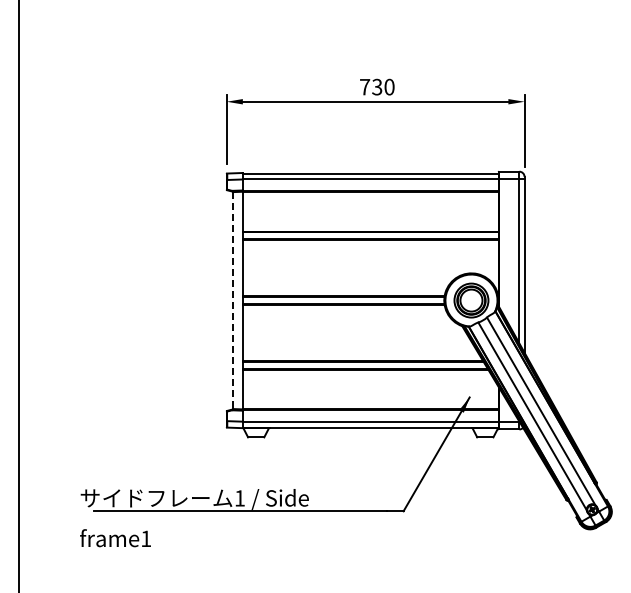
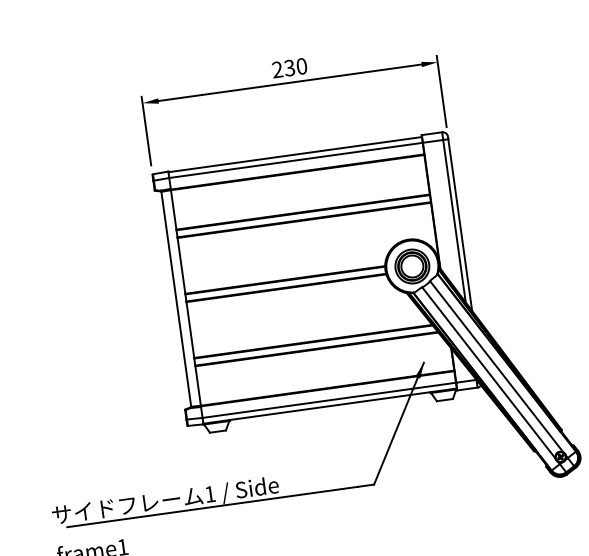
text: (365, 86) -> (277, 69), 730 -> 230
line: (233, 301) -> (176, 300), dashed -> solid

